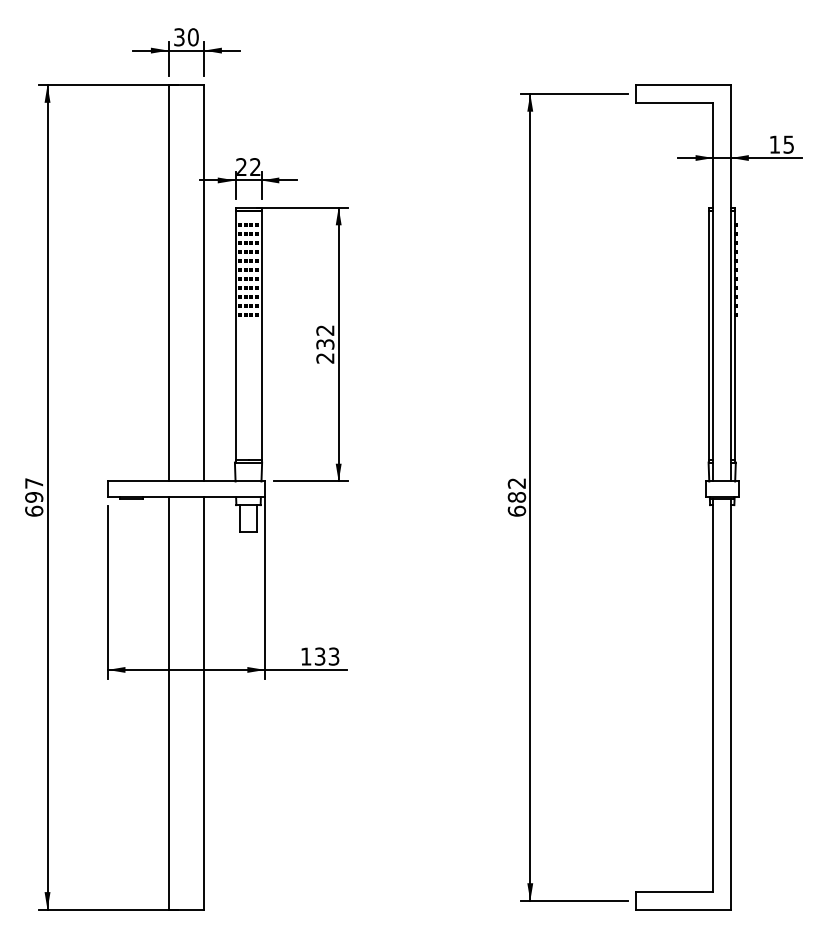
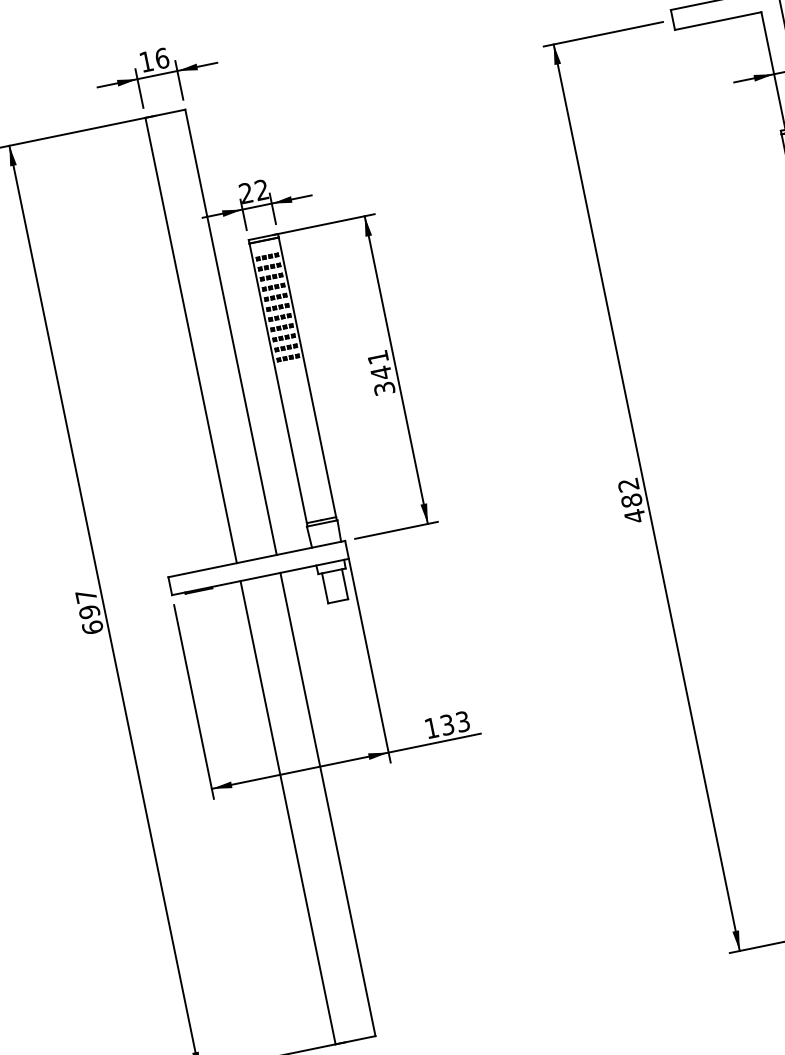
text: (186, 37) -> (154, 60), 30 -> 16
text: (325, 344) -> (381, 373), 232 -> 341
text: (516, 511) -> (634, 516), 682 -> 482

